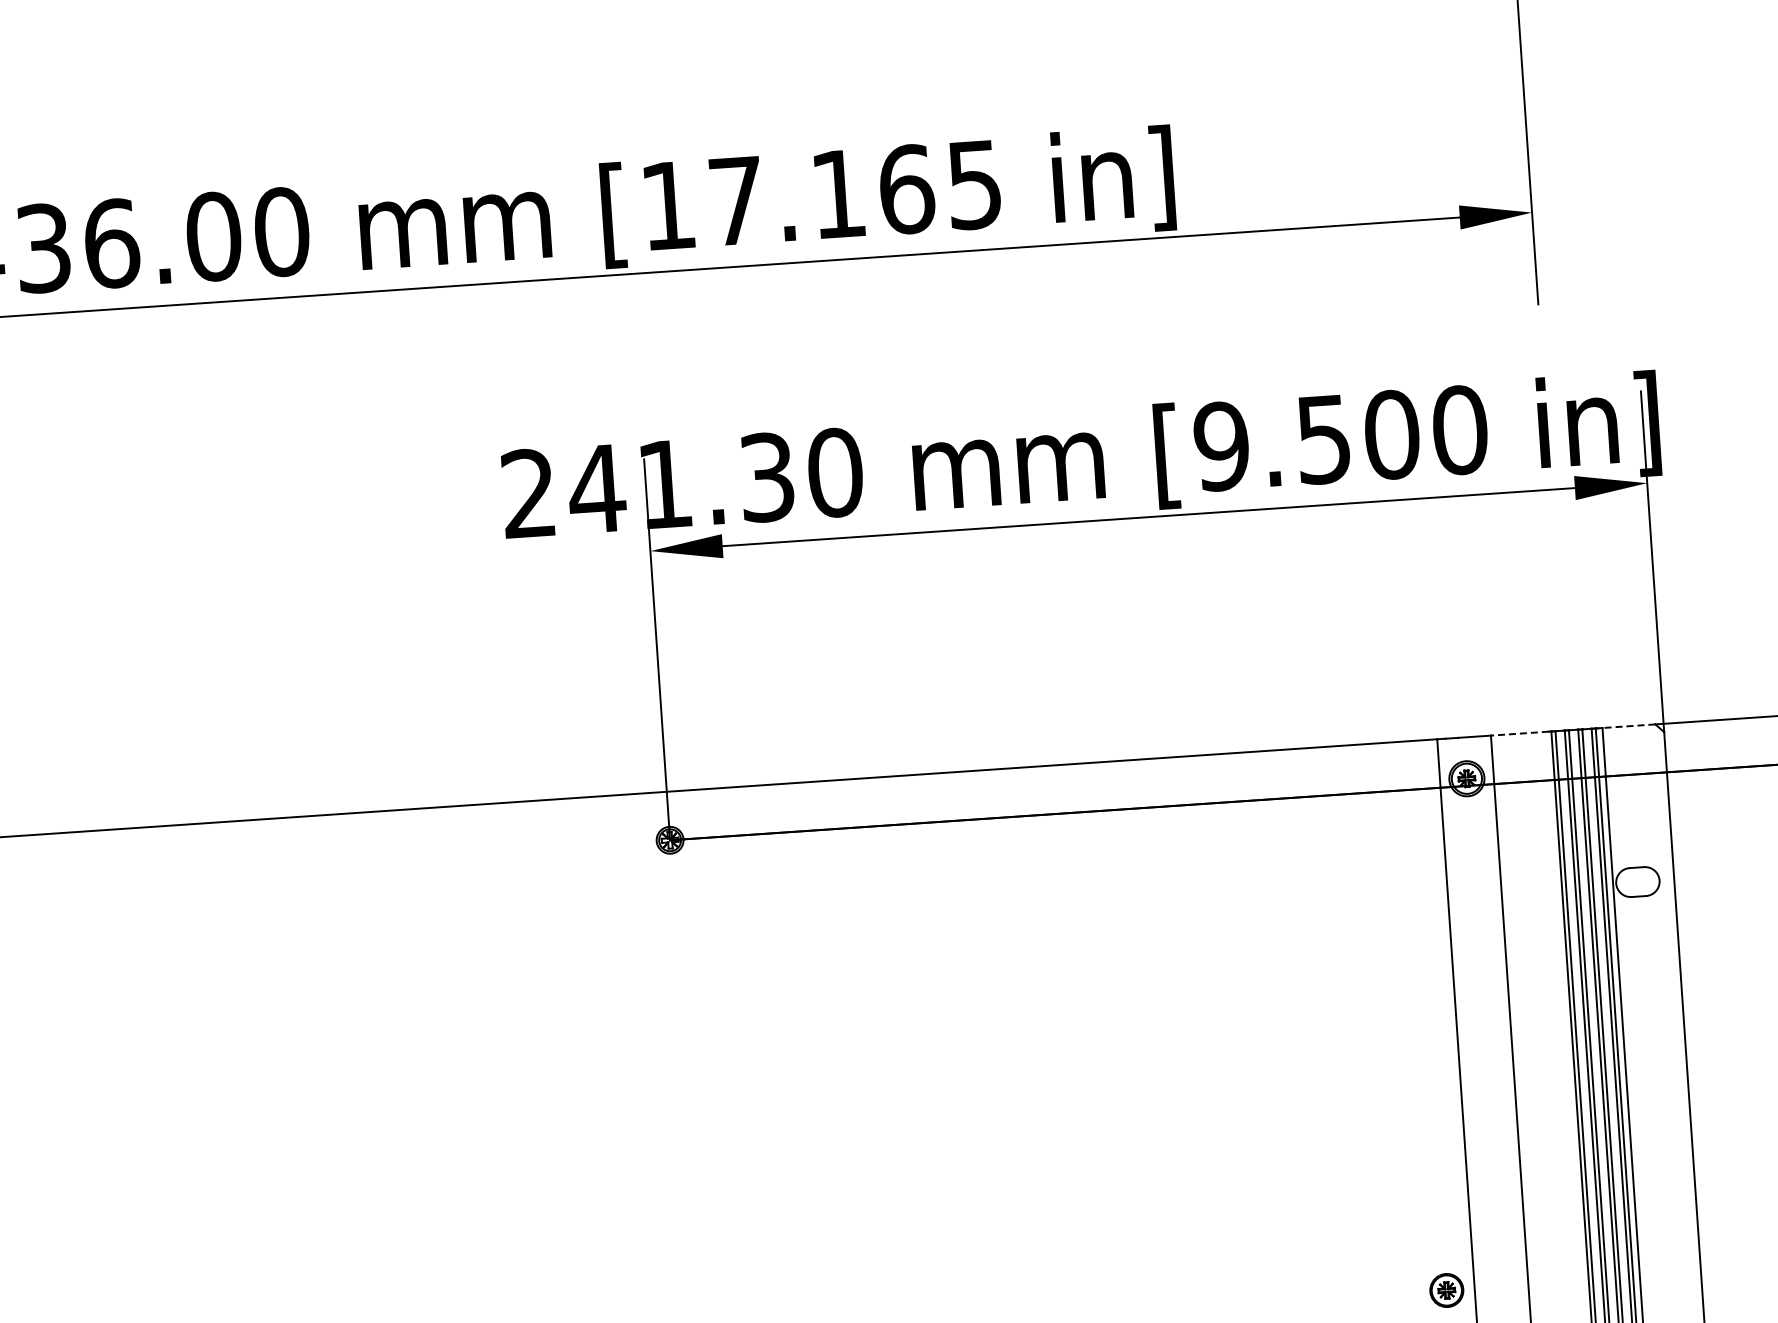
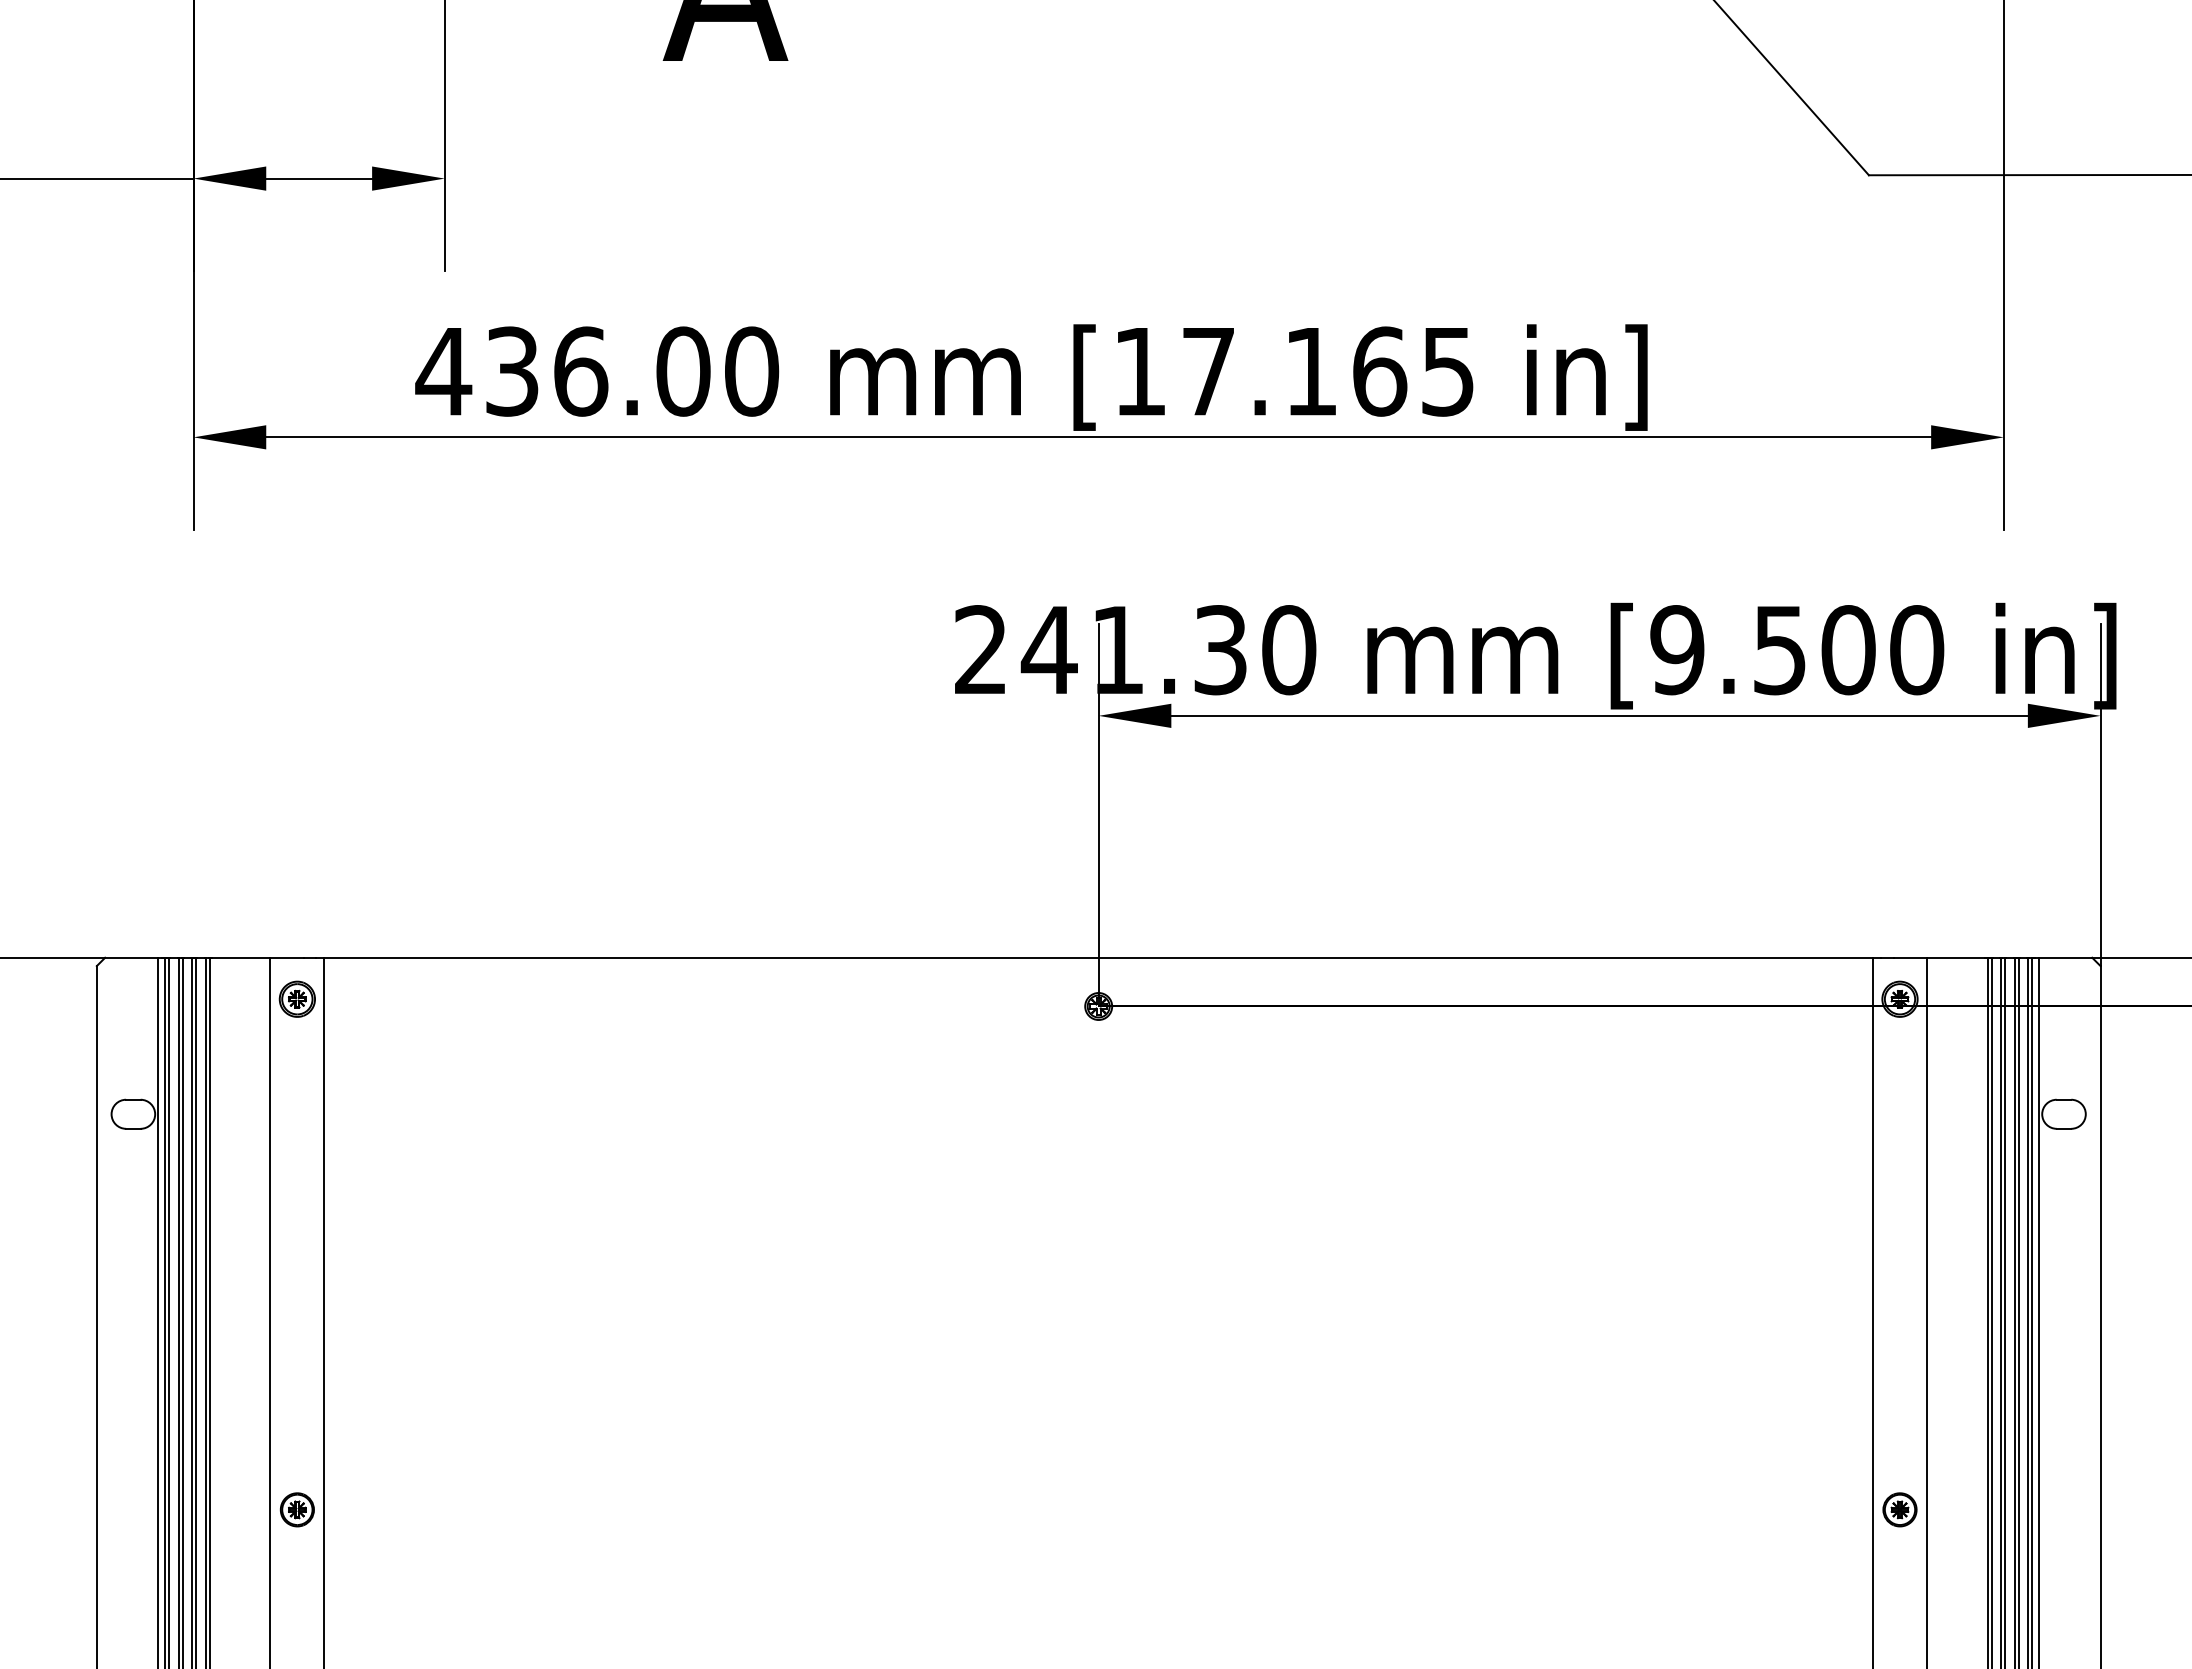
line: (1628, 725) -> (2065, 957), dashed -> solid
line: (1519, 733) -> (1955, 957), dashed -> solid
part: (1446, 1290) -> (1899, 1509), moved

